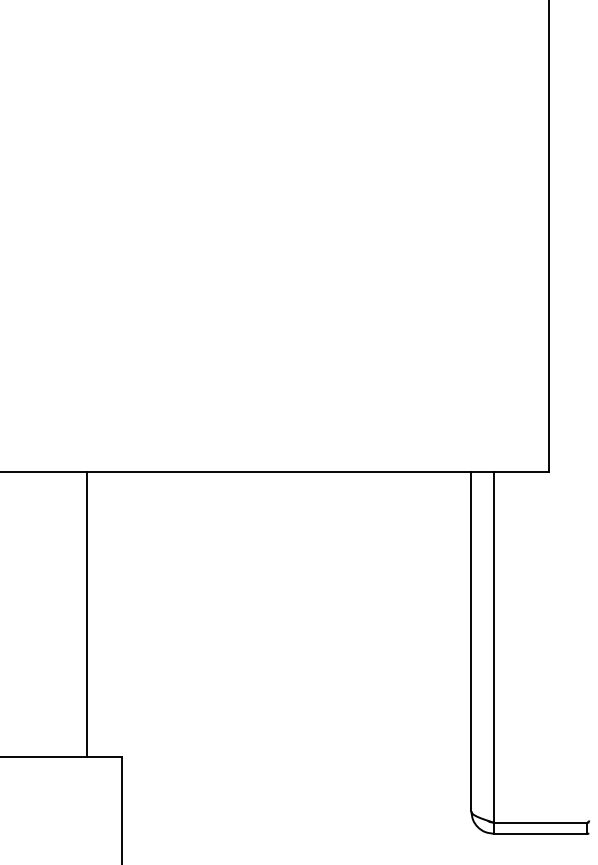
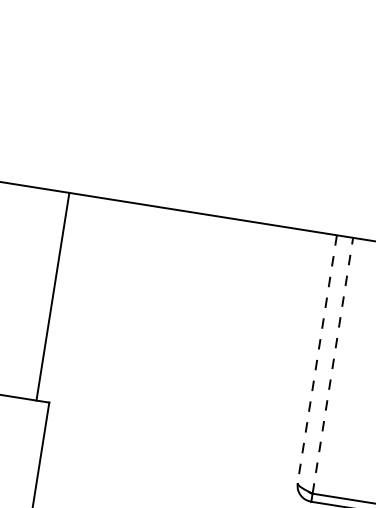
line: (86, 613) -> (52, 296), moved
line: (471, 641) -> (317, 359), solid -> dashed
line: (493, 646) -> (332, 365), solid -> dashed

